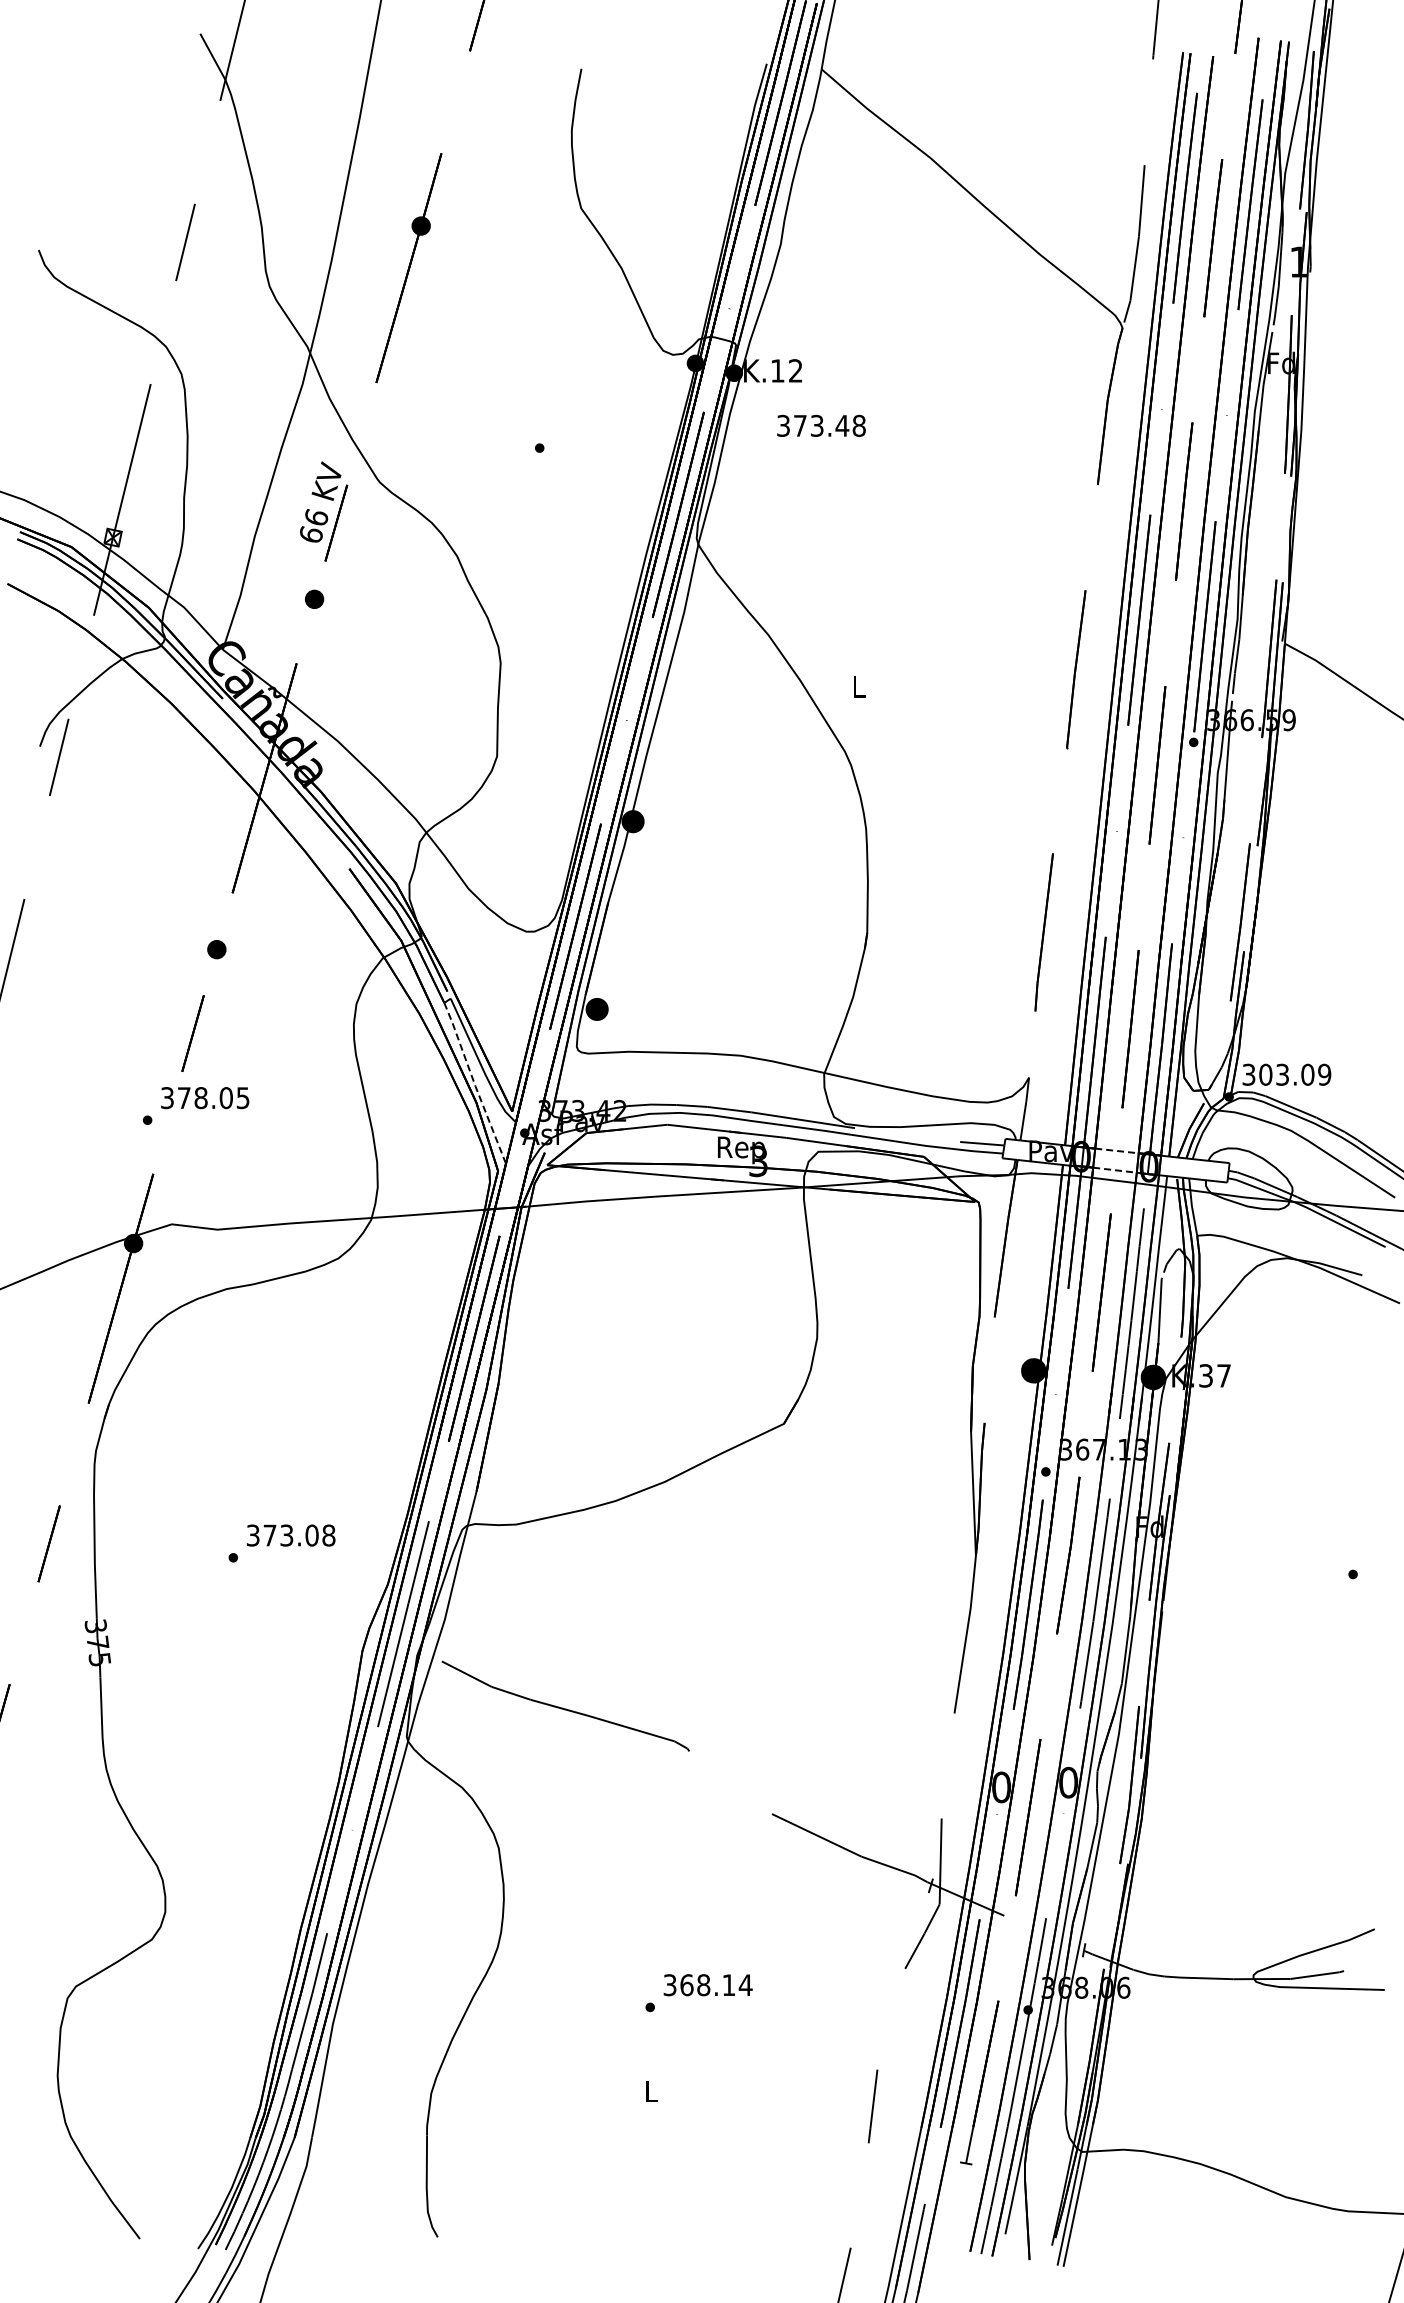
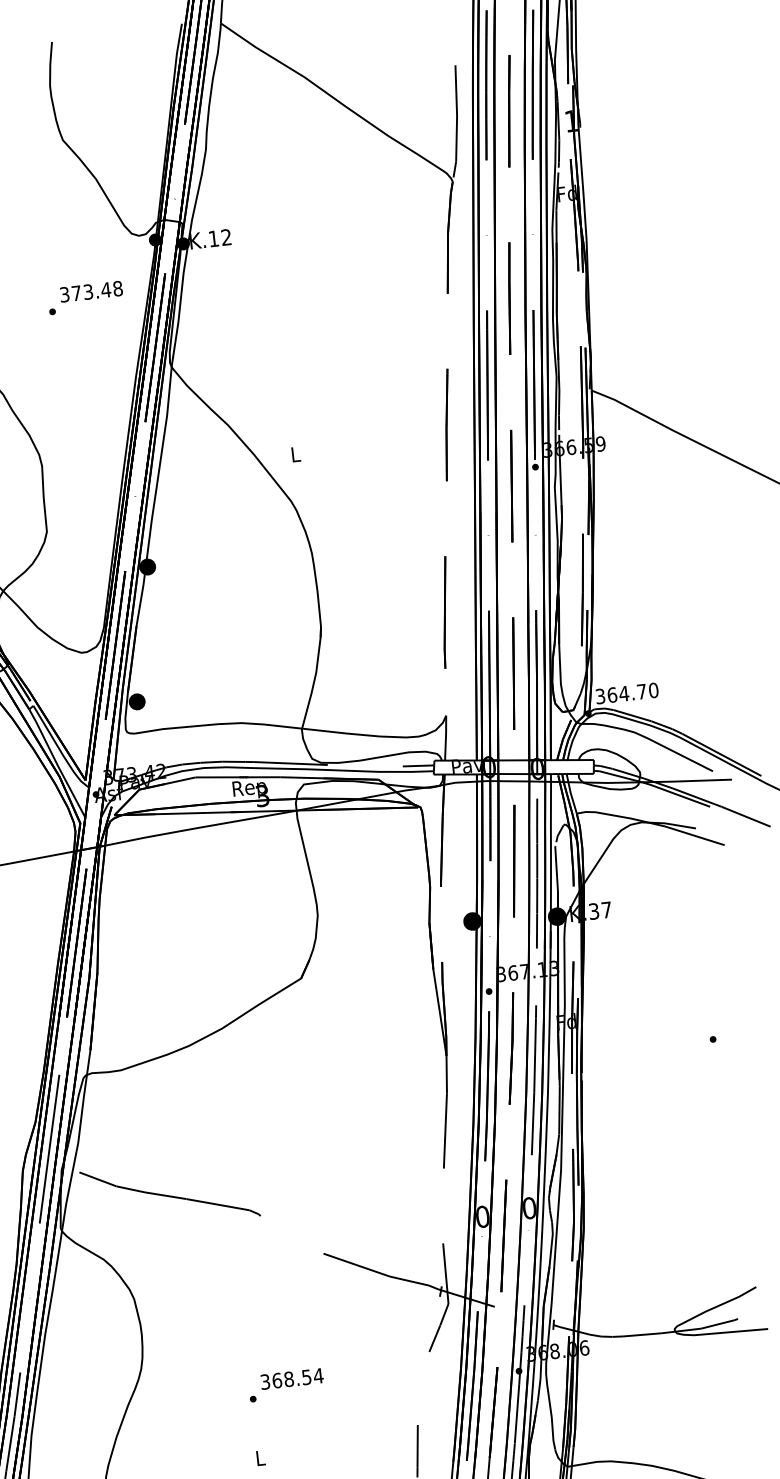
text: (821, 425) -> (91, 291), moved
text: (1295, 1074) -> (633, 692), 303.09 -> 364.70
line: (474, 1083) -> (56, 763), dashed -> solid
line: (1116, 1150) -> (513, 760), dashed -> solid
line: (1115, 1170) -> (514, 774), dashed -> solid
text: (728, 1985) -> (306, 1377), 368.14 -> 368.54

